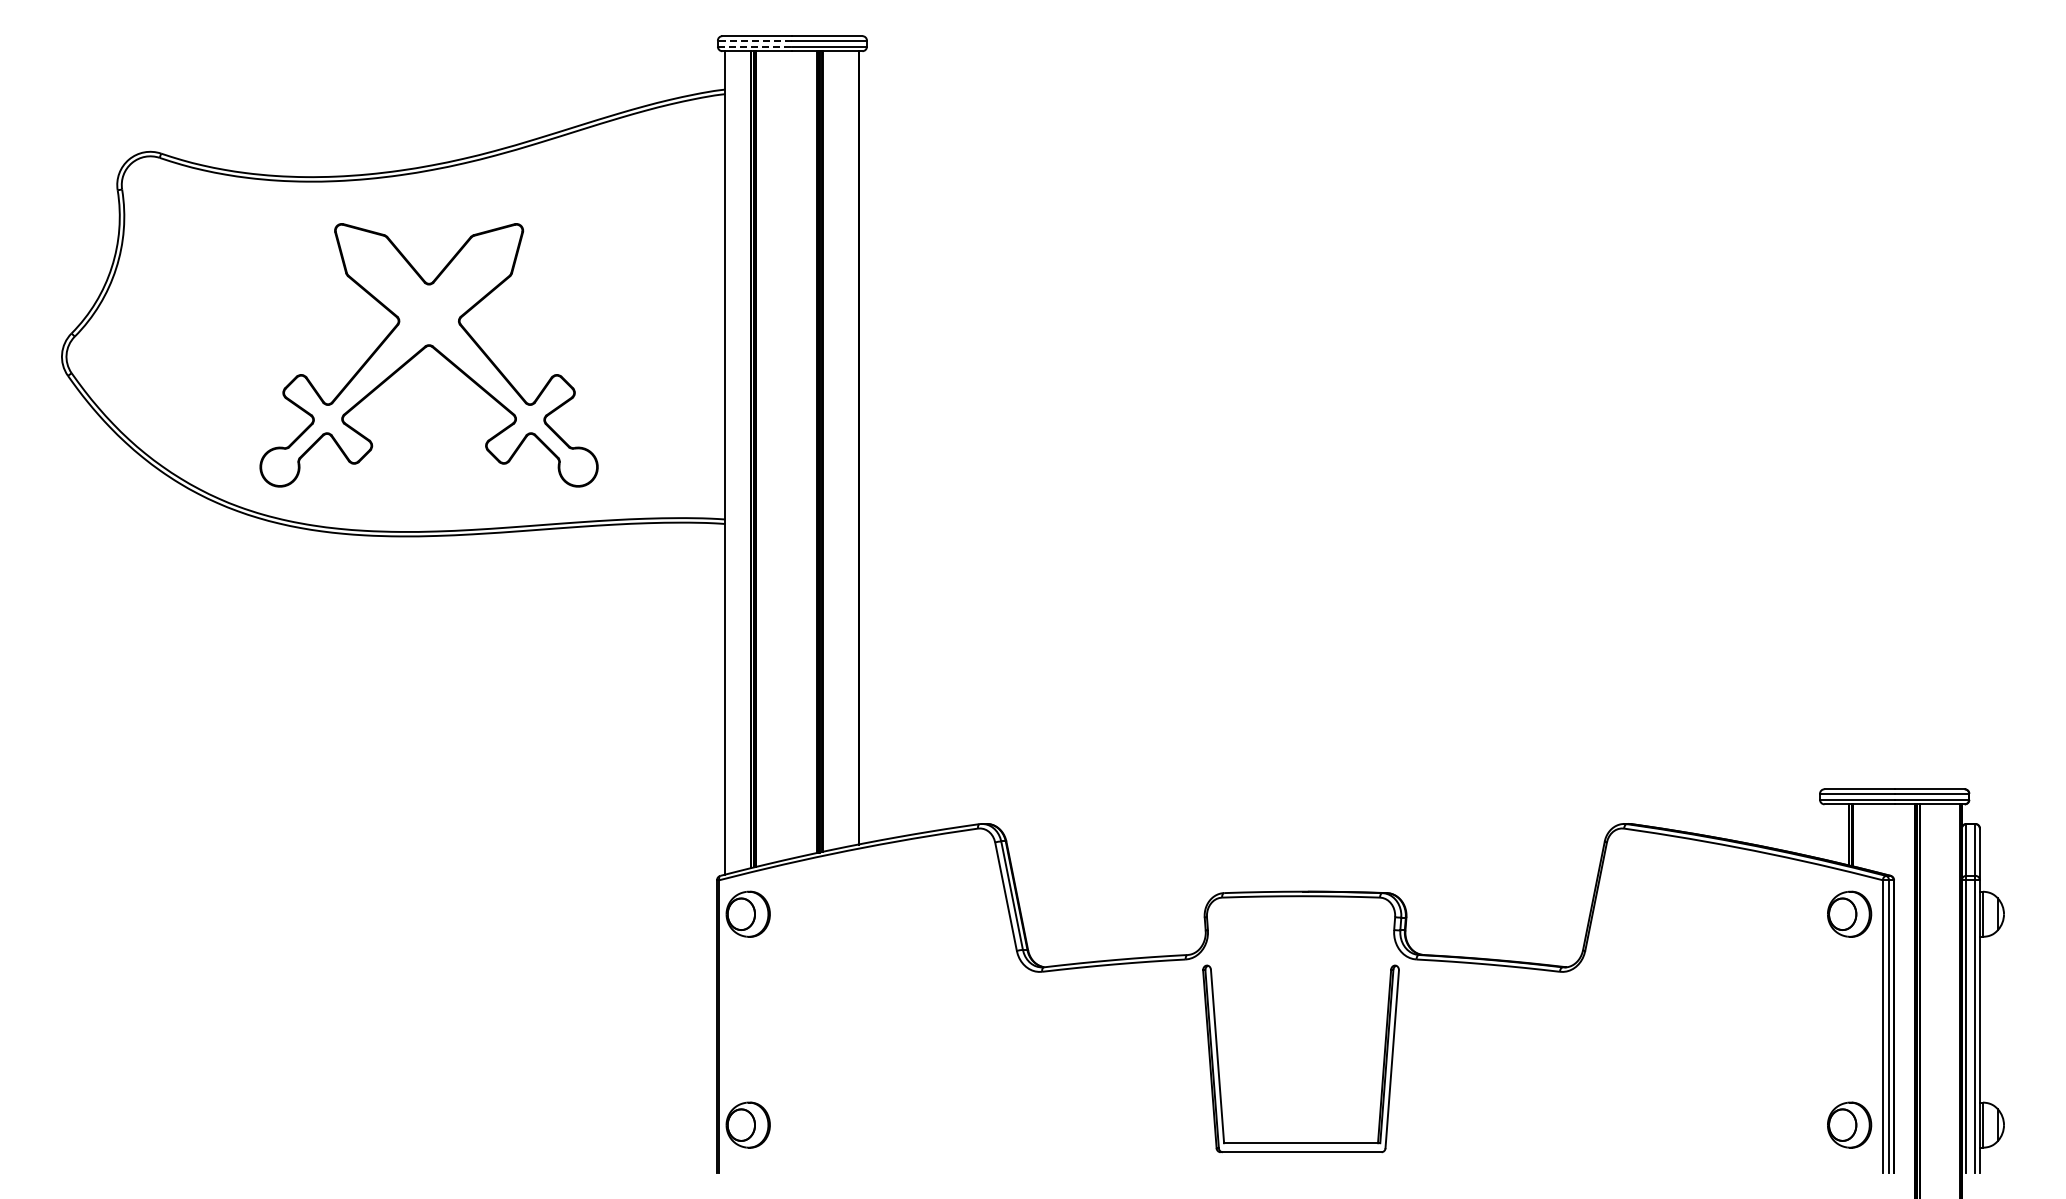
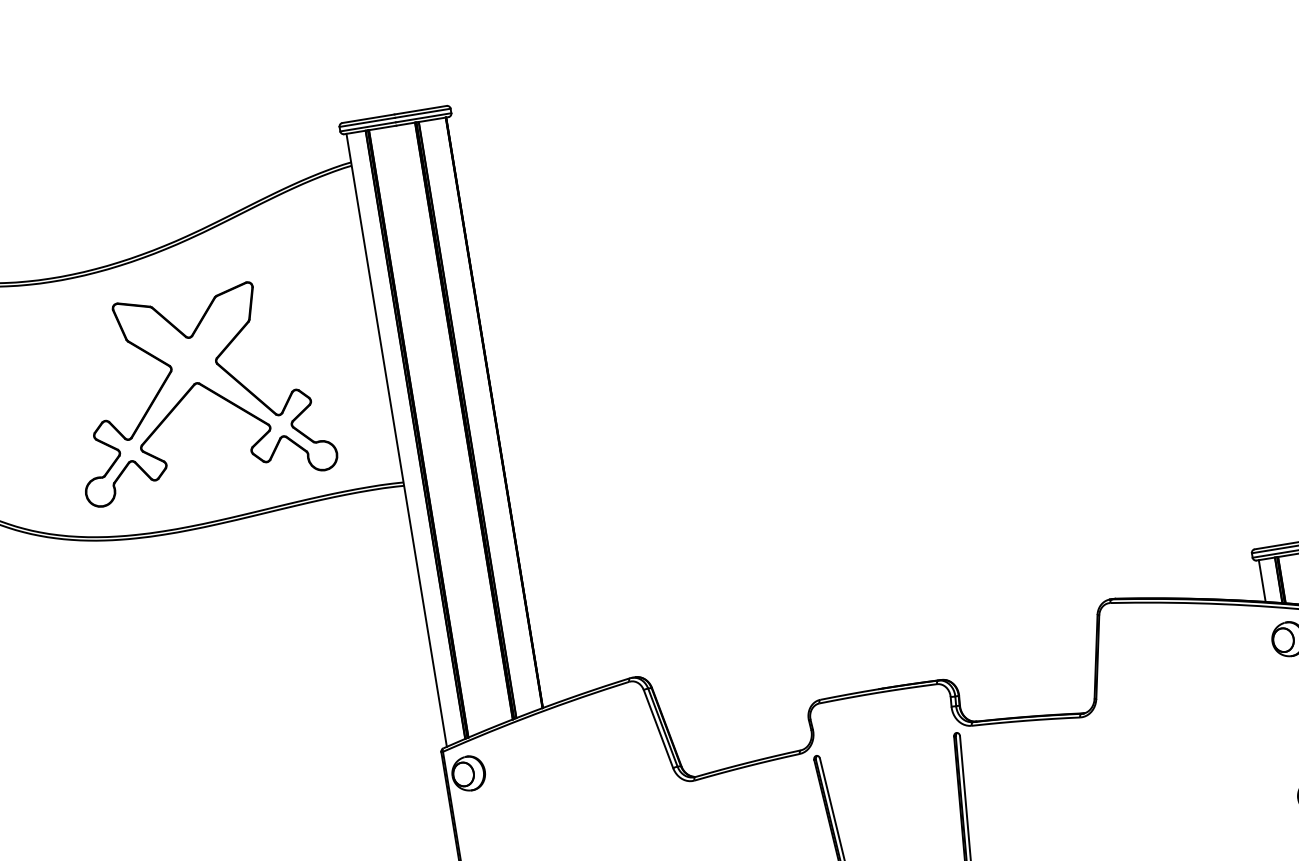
line: (754, 40) -> (366, 122), dashed -> solid
line: (755, 46) -> (368, 126), dashed -> solid
part: (423, 350) -> (193, 387), moved
line: (1827, 832) -> (1262, 581), added

